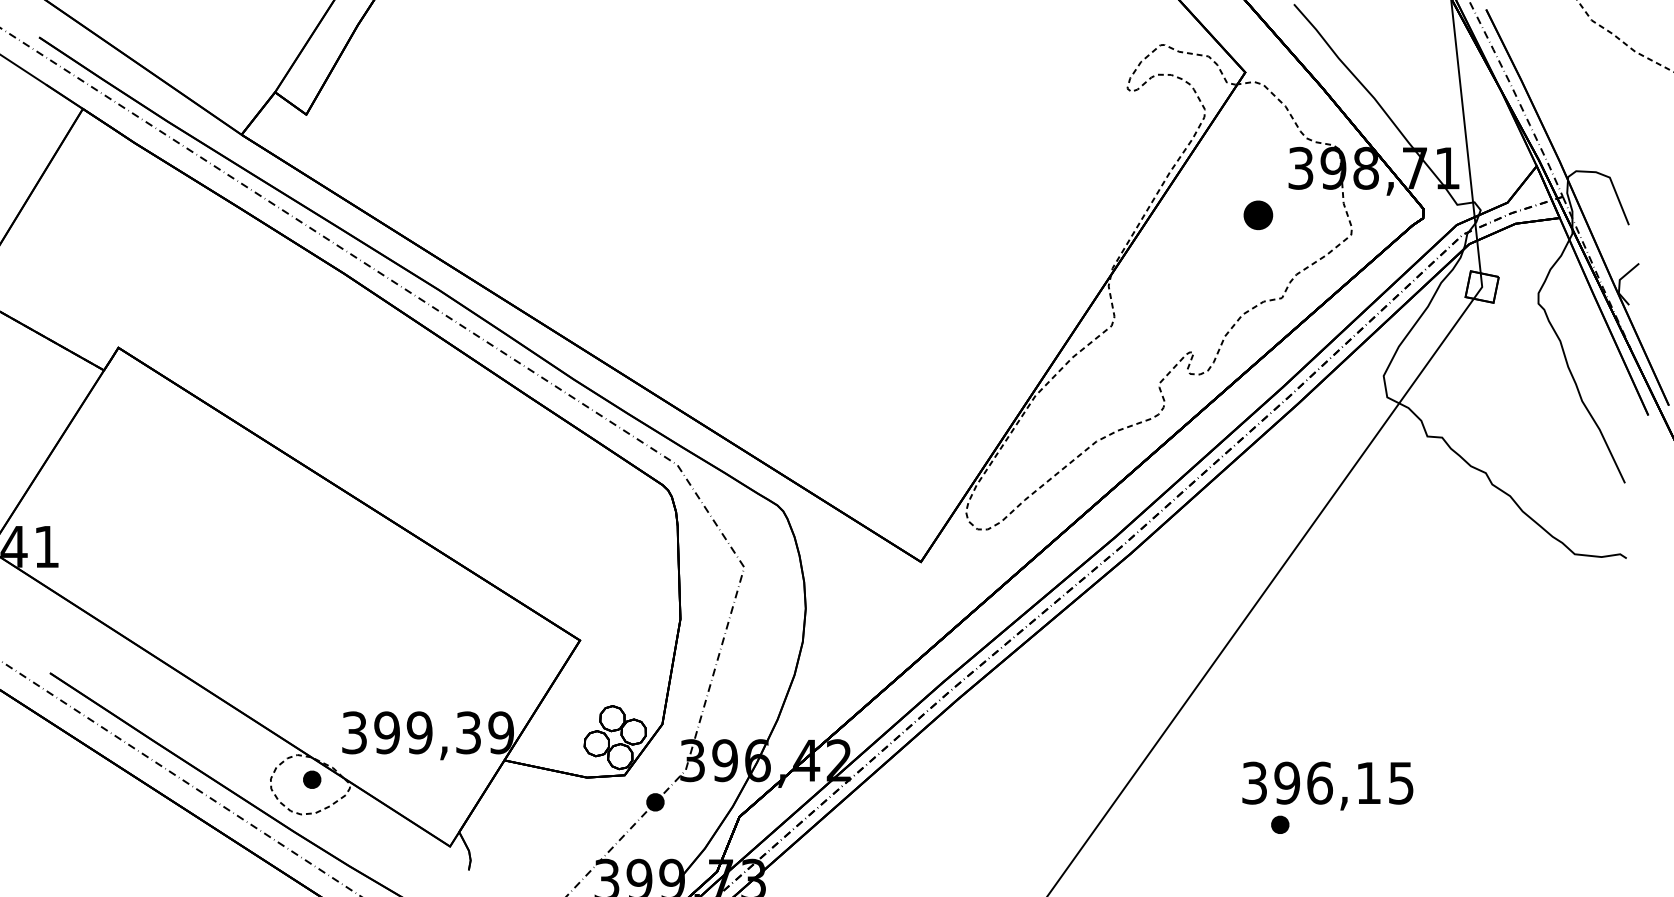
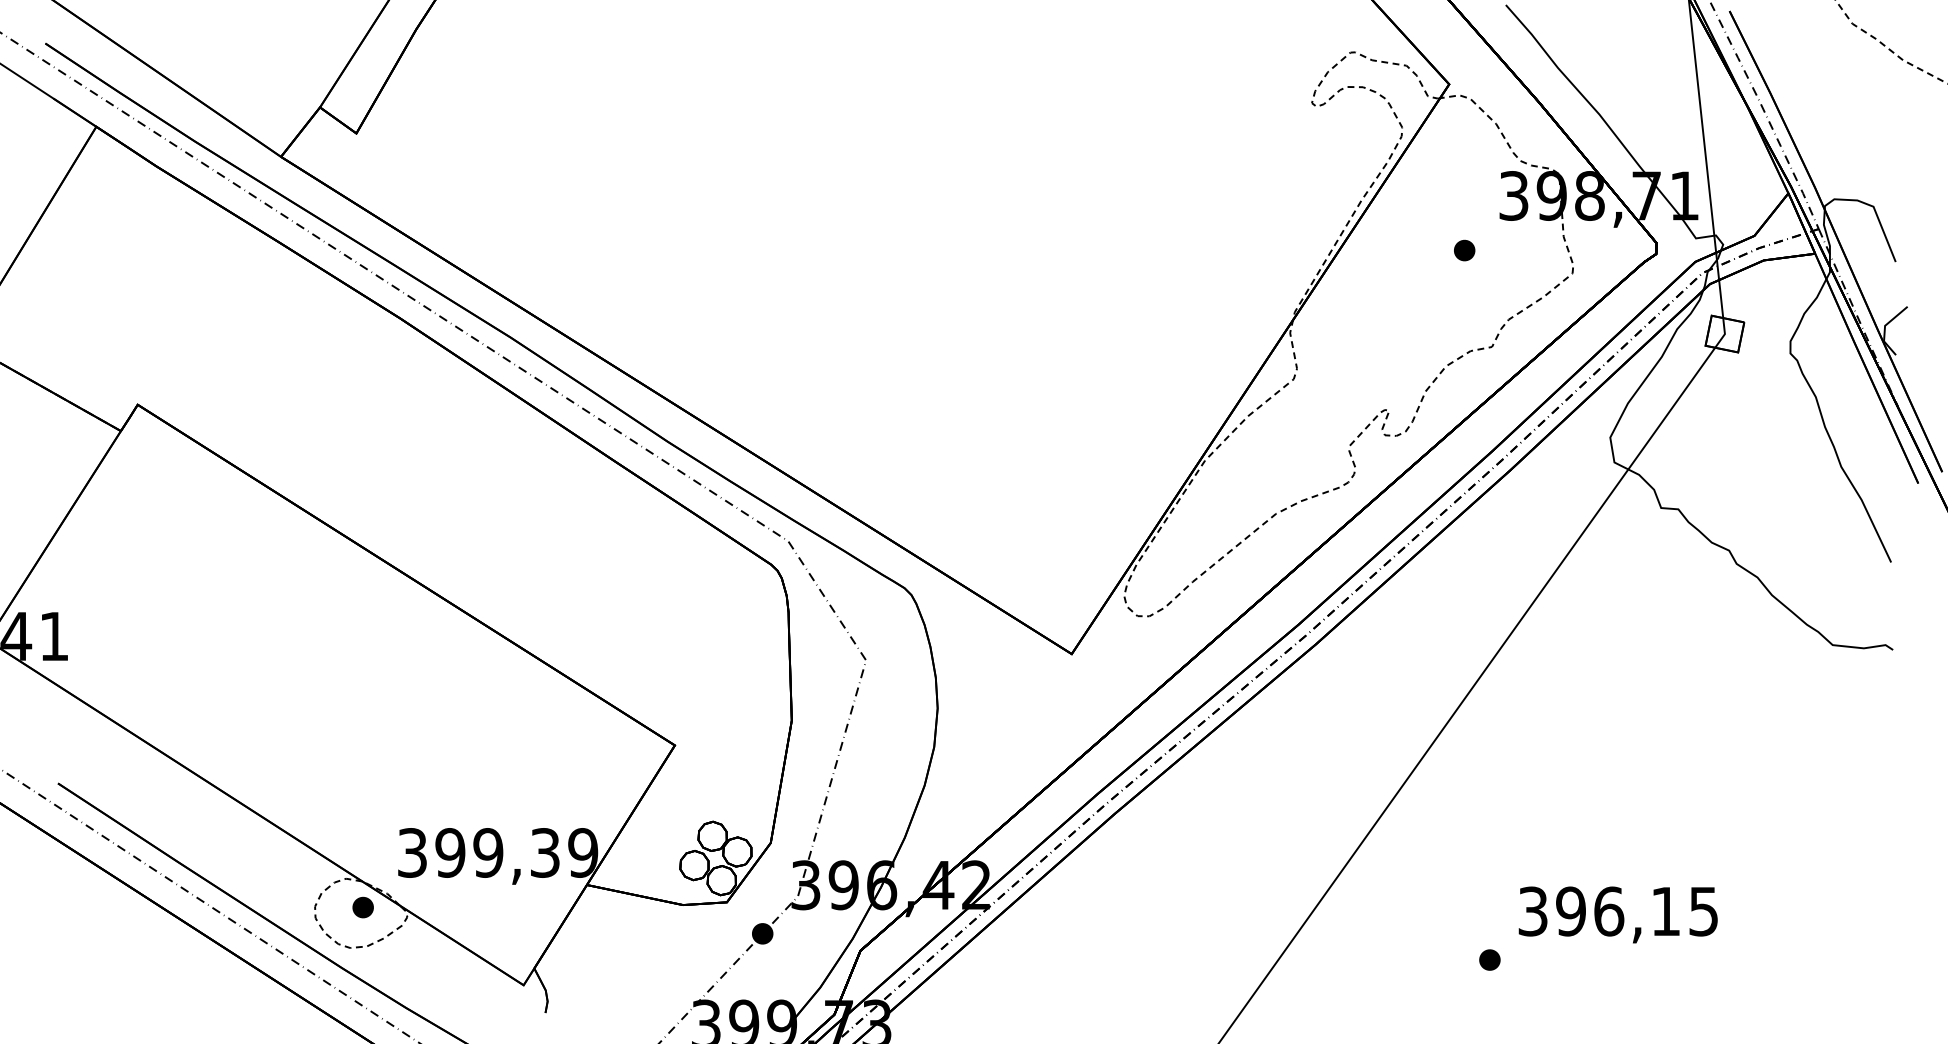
part: (1258, 215) -> (1464, 250), size x0.62
text: (1327, 785) -> (1617, 914), moved

